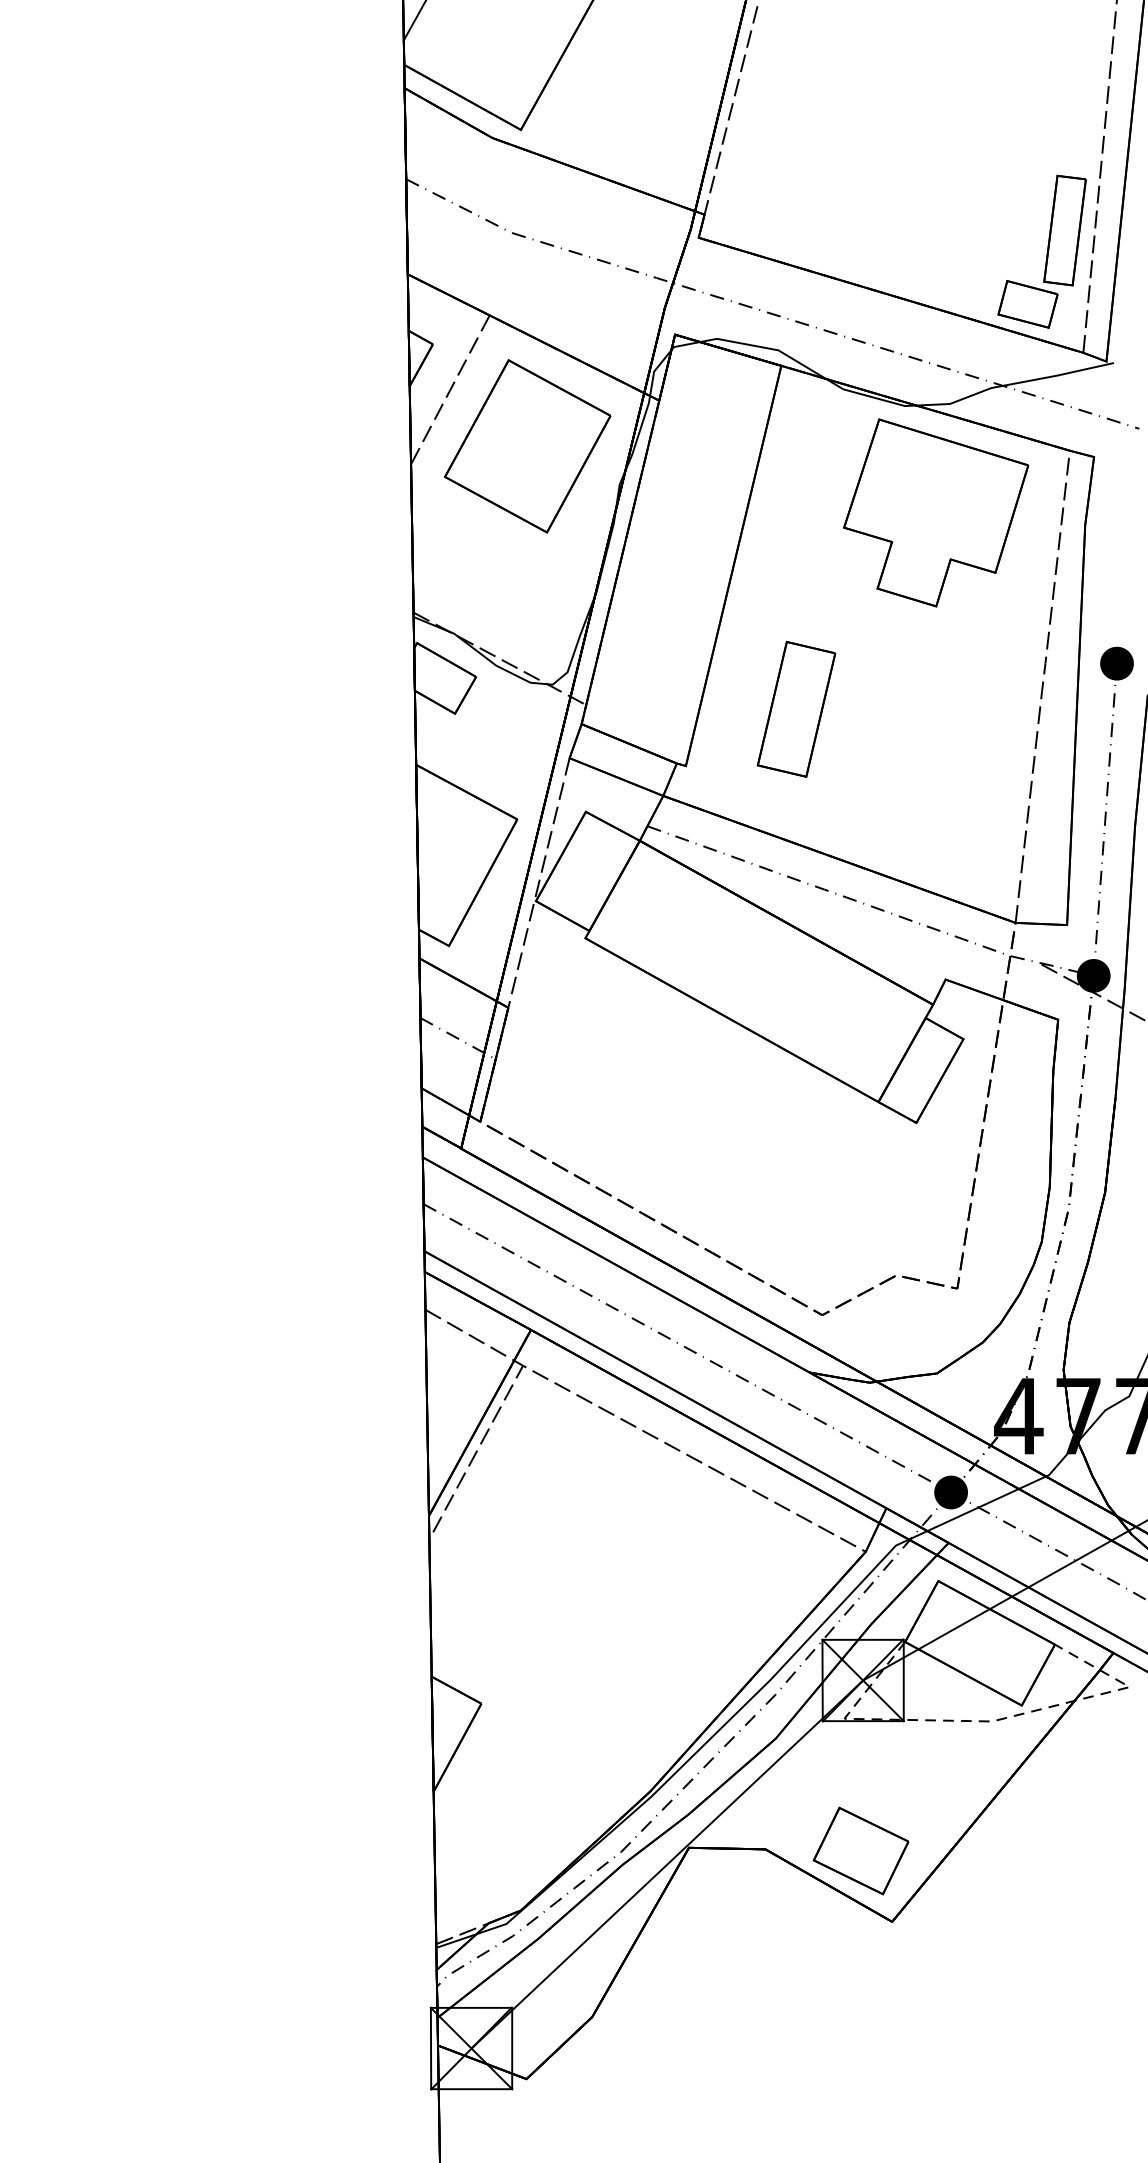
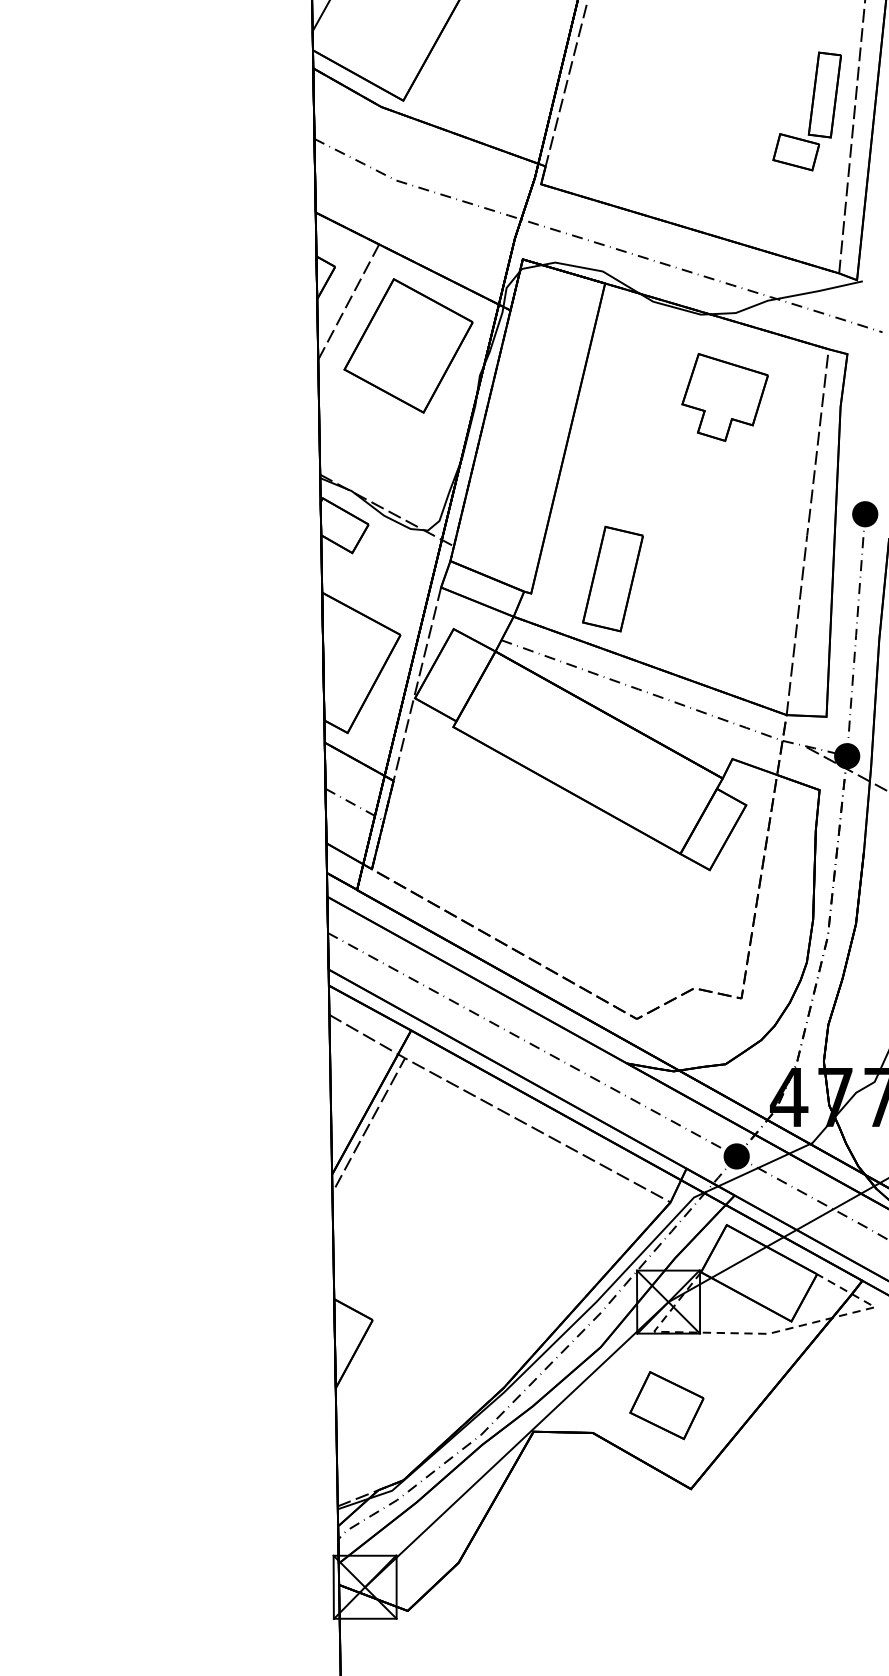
part: (1041, 251) -> (806, 111), moved
part: (936, 512) -> (725, 397), size x0.6
part: (796, 708) -> (613, 578), moved
part: (860, 1850) -> (666, 1405), moved

